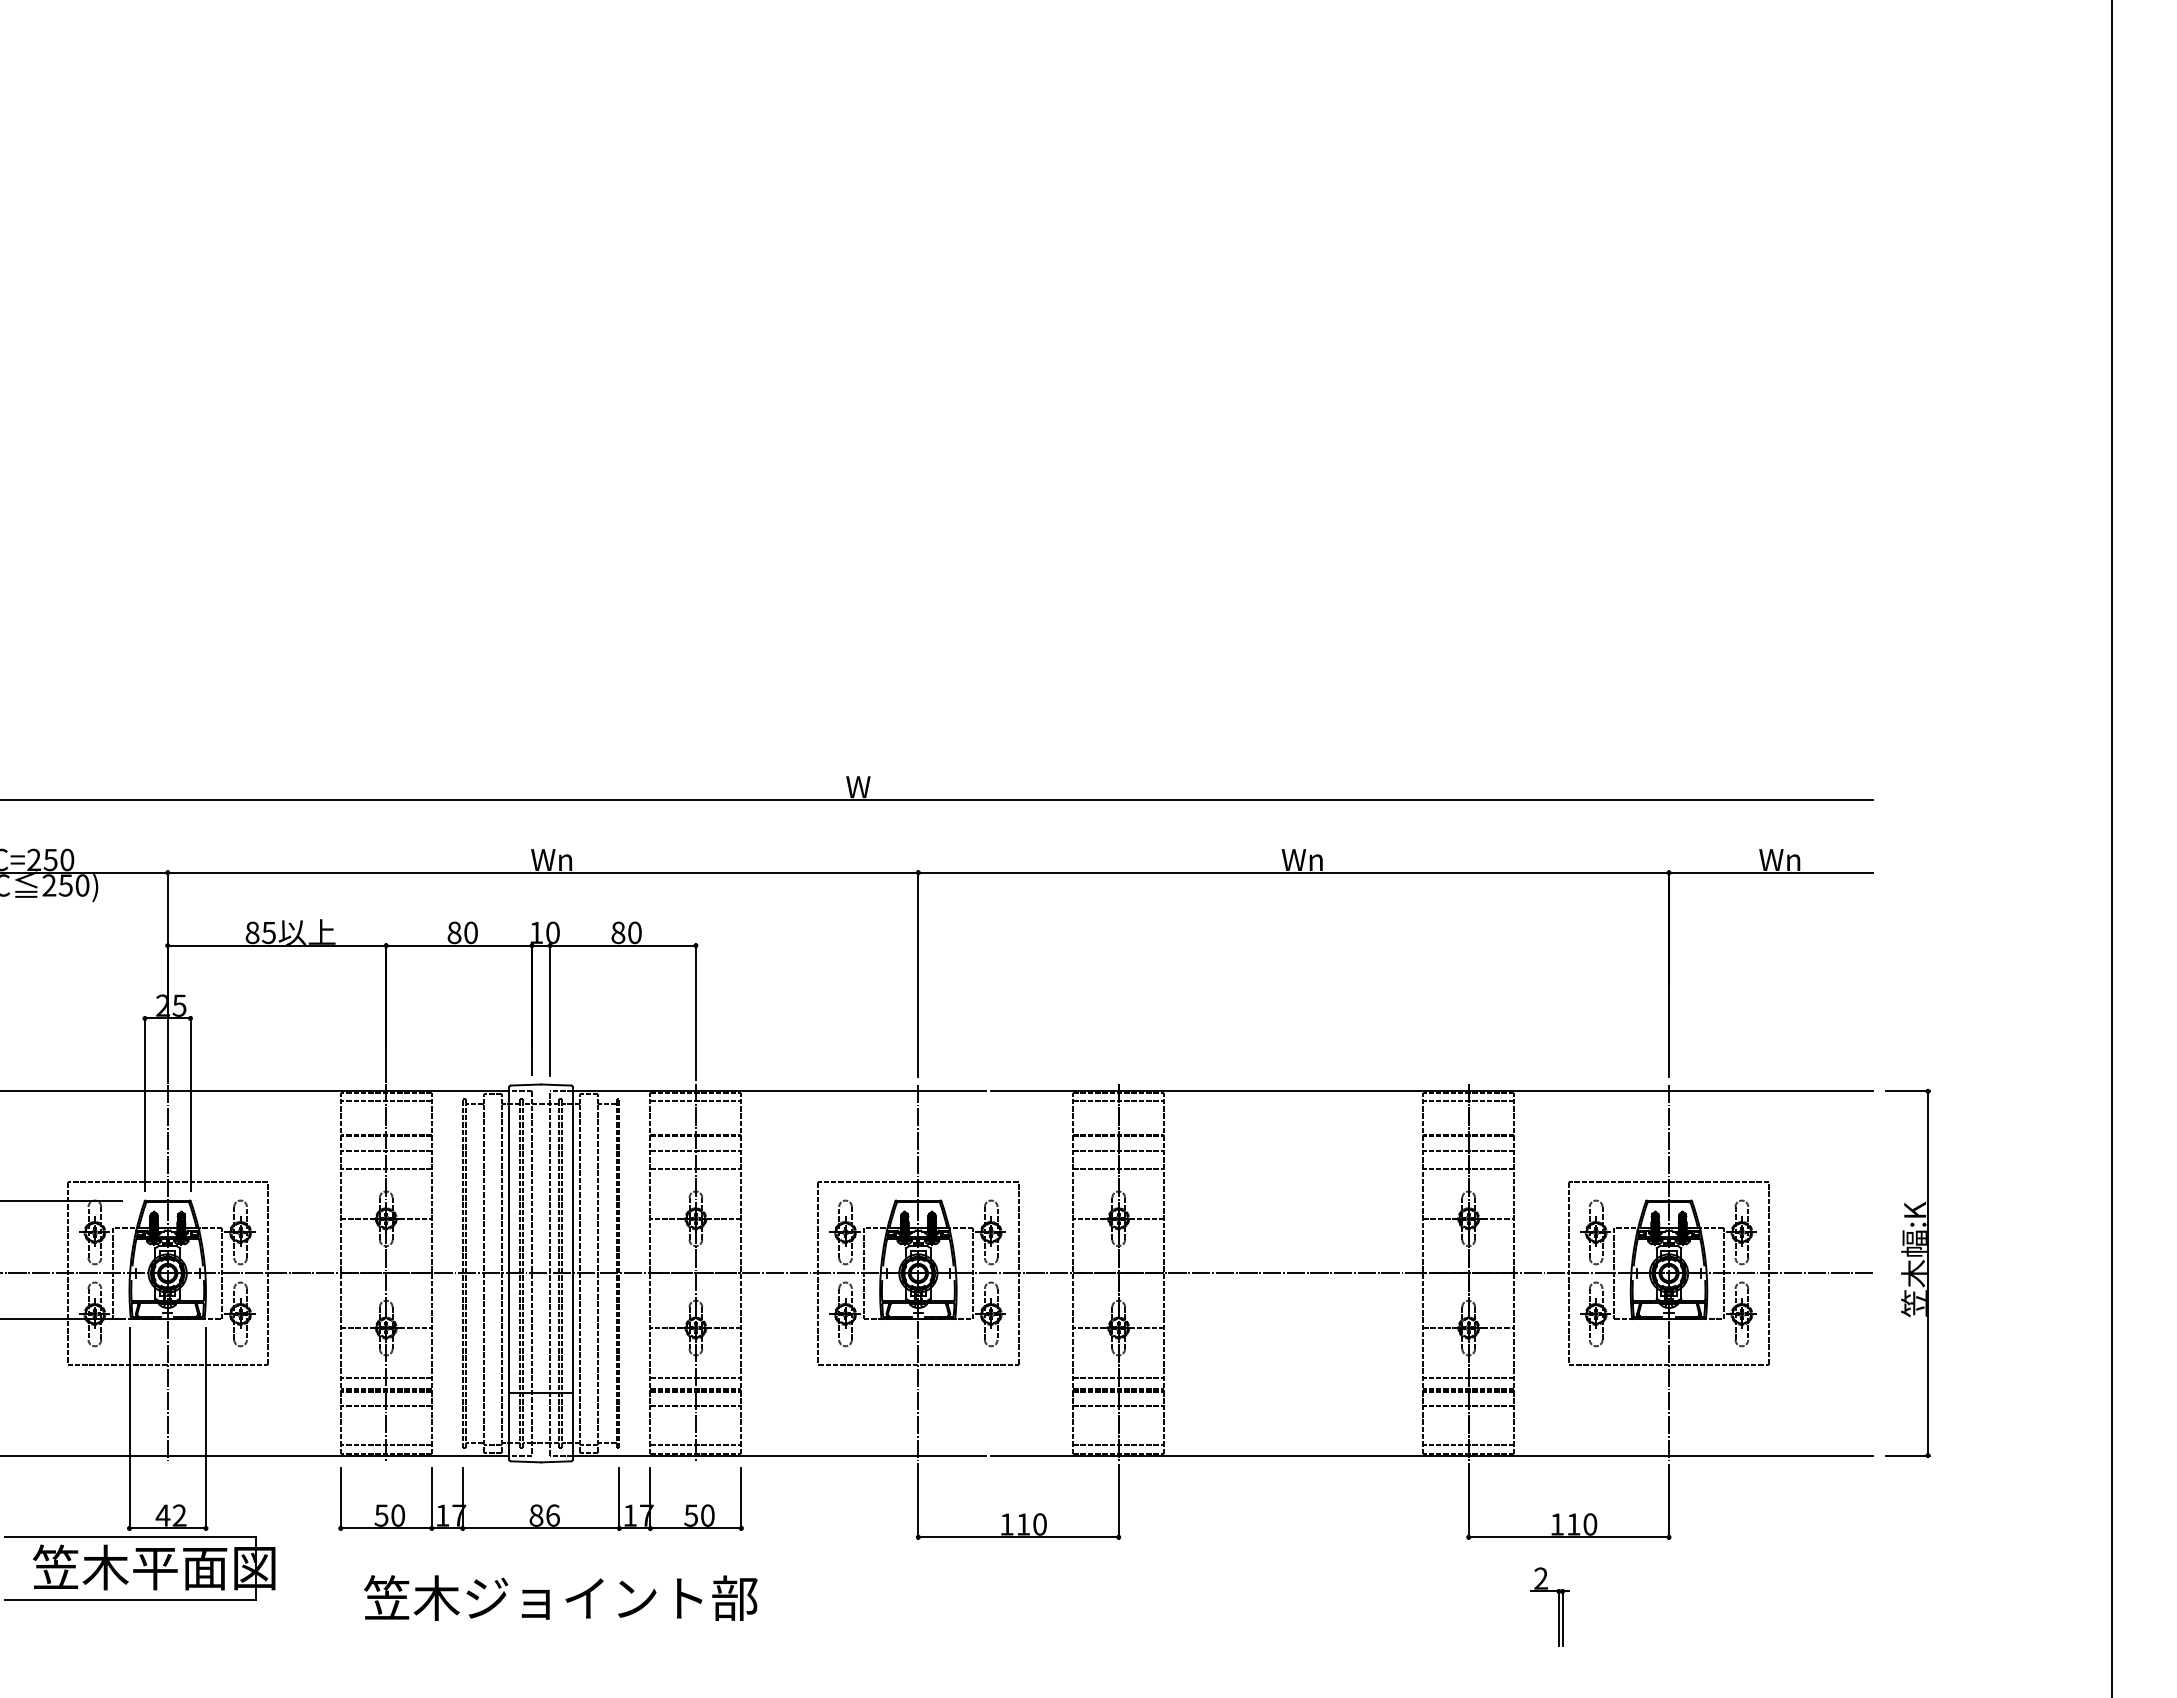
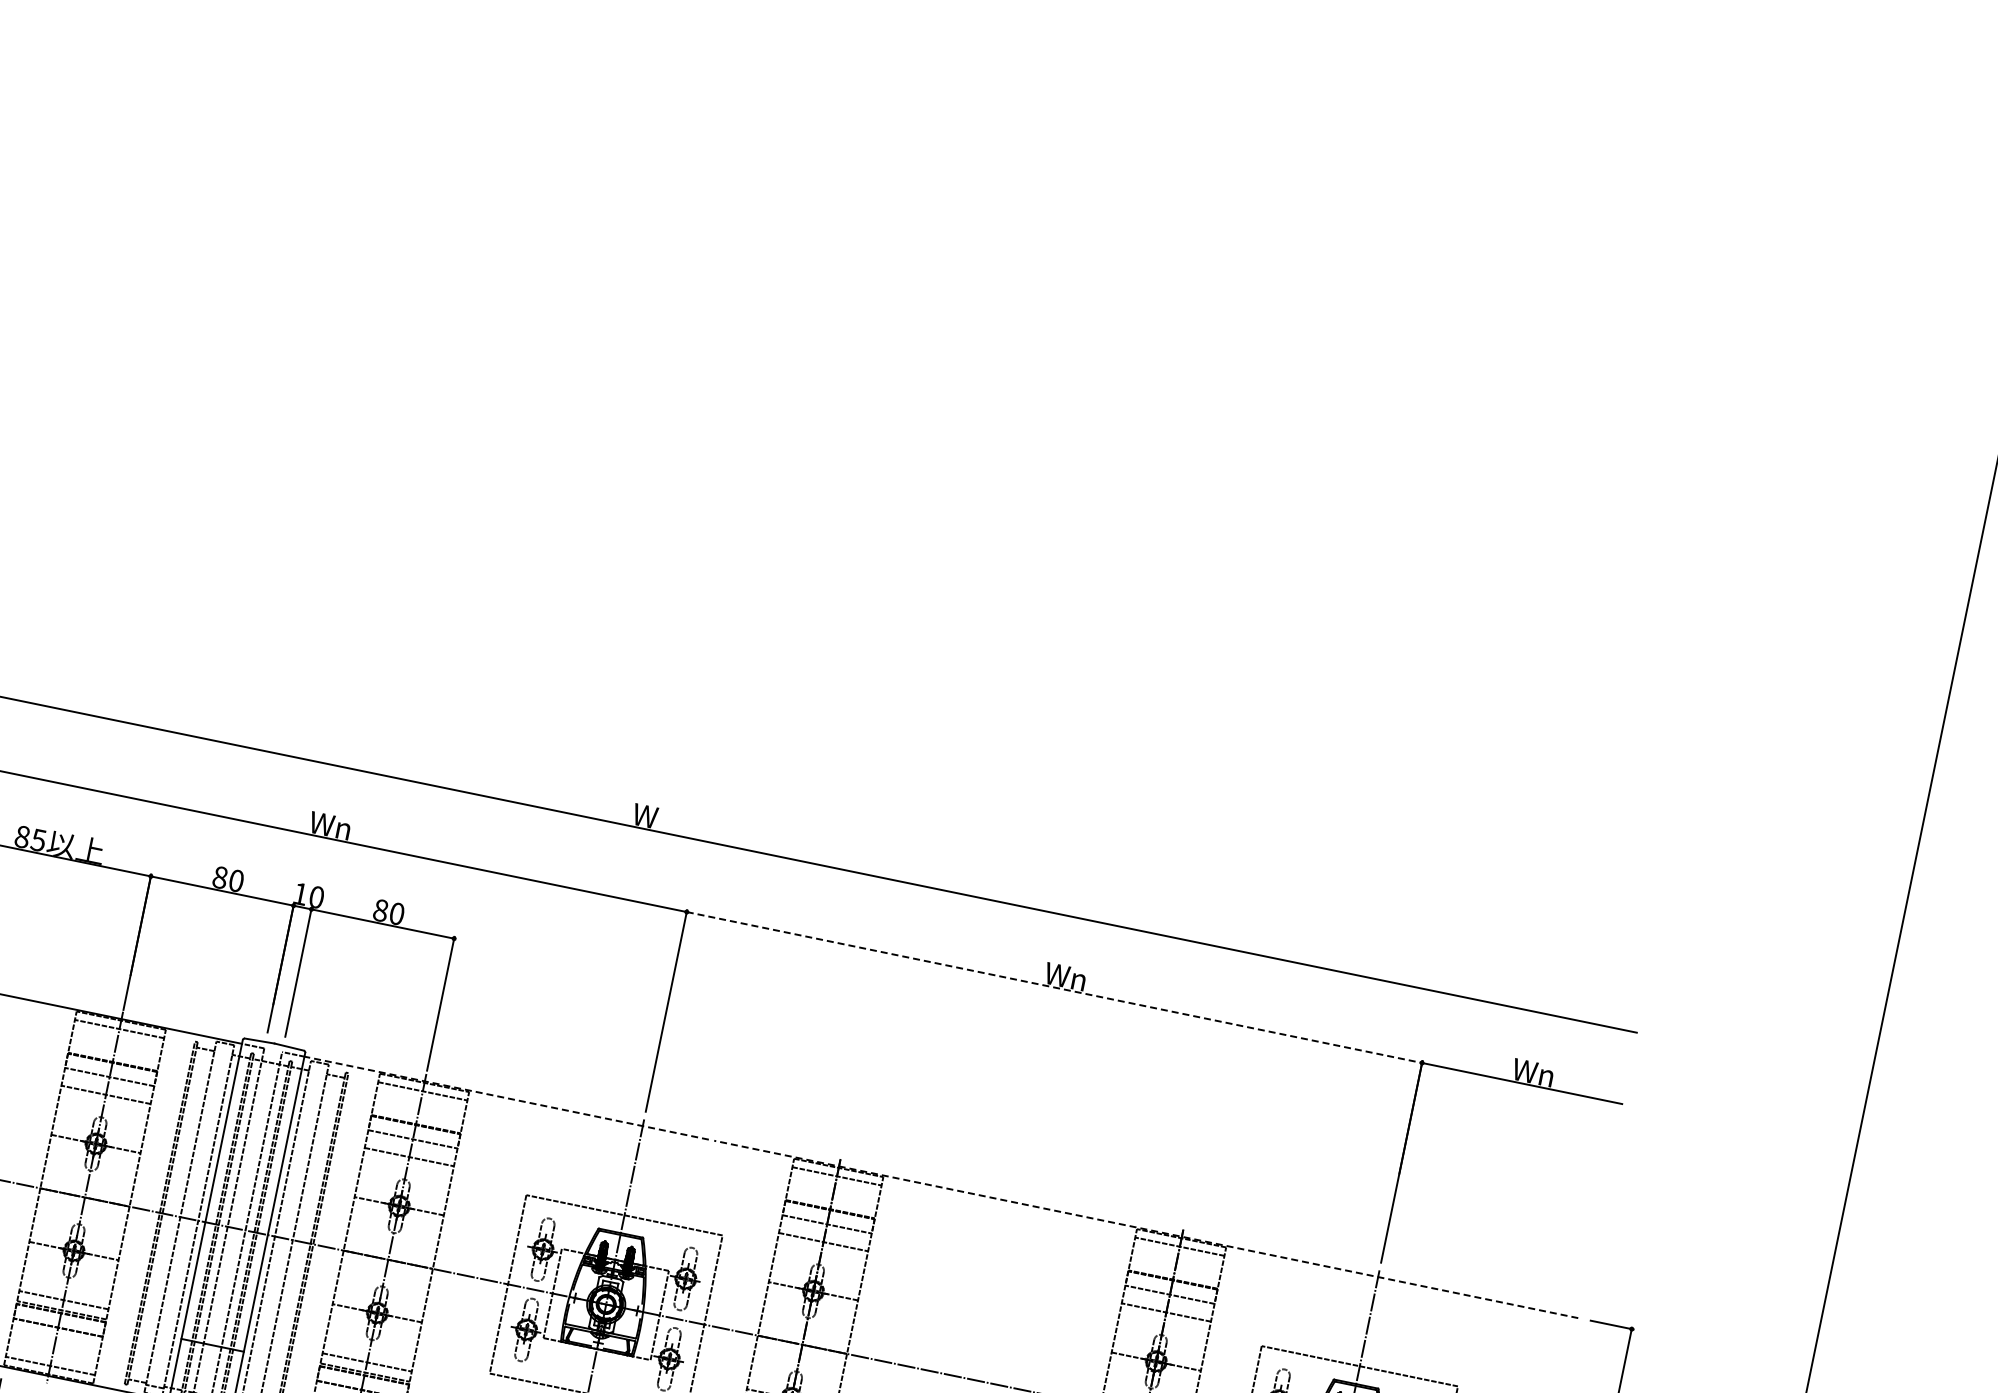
line: (1294, 872) -> (1055, 987), solid -> dashed
line: (778, 1091) -> (505, 1098), solid -> dashed
line: (1431, 1091) -> (1145, 1229), solid -> dashed

